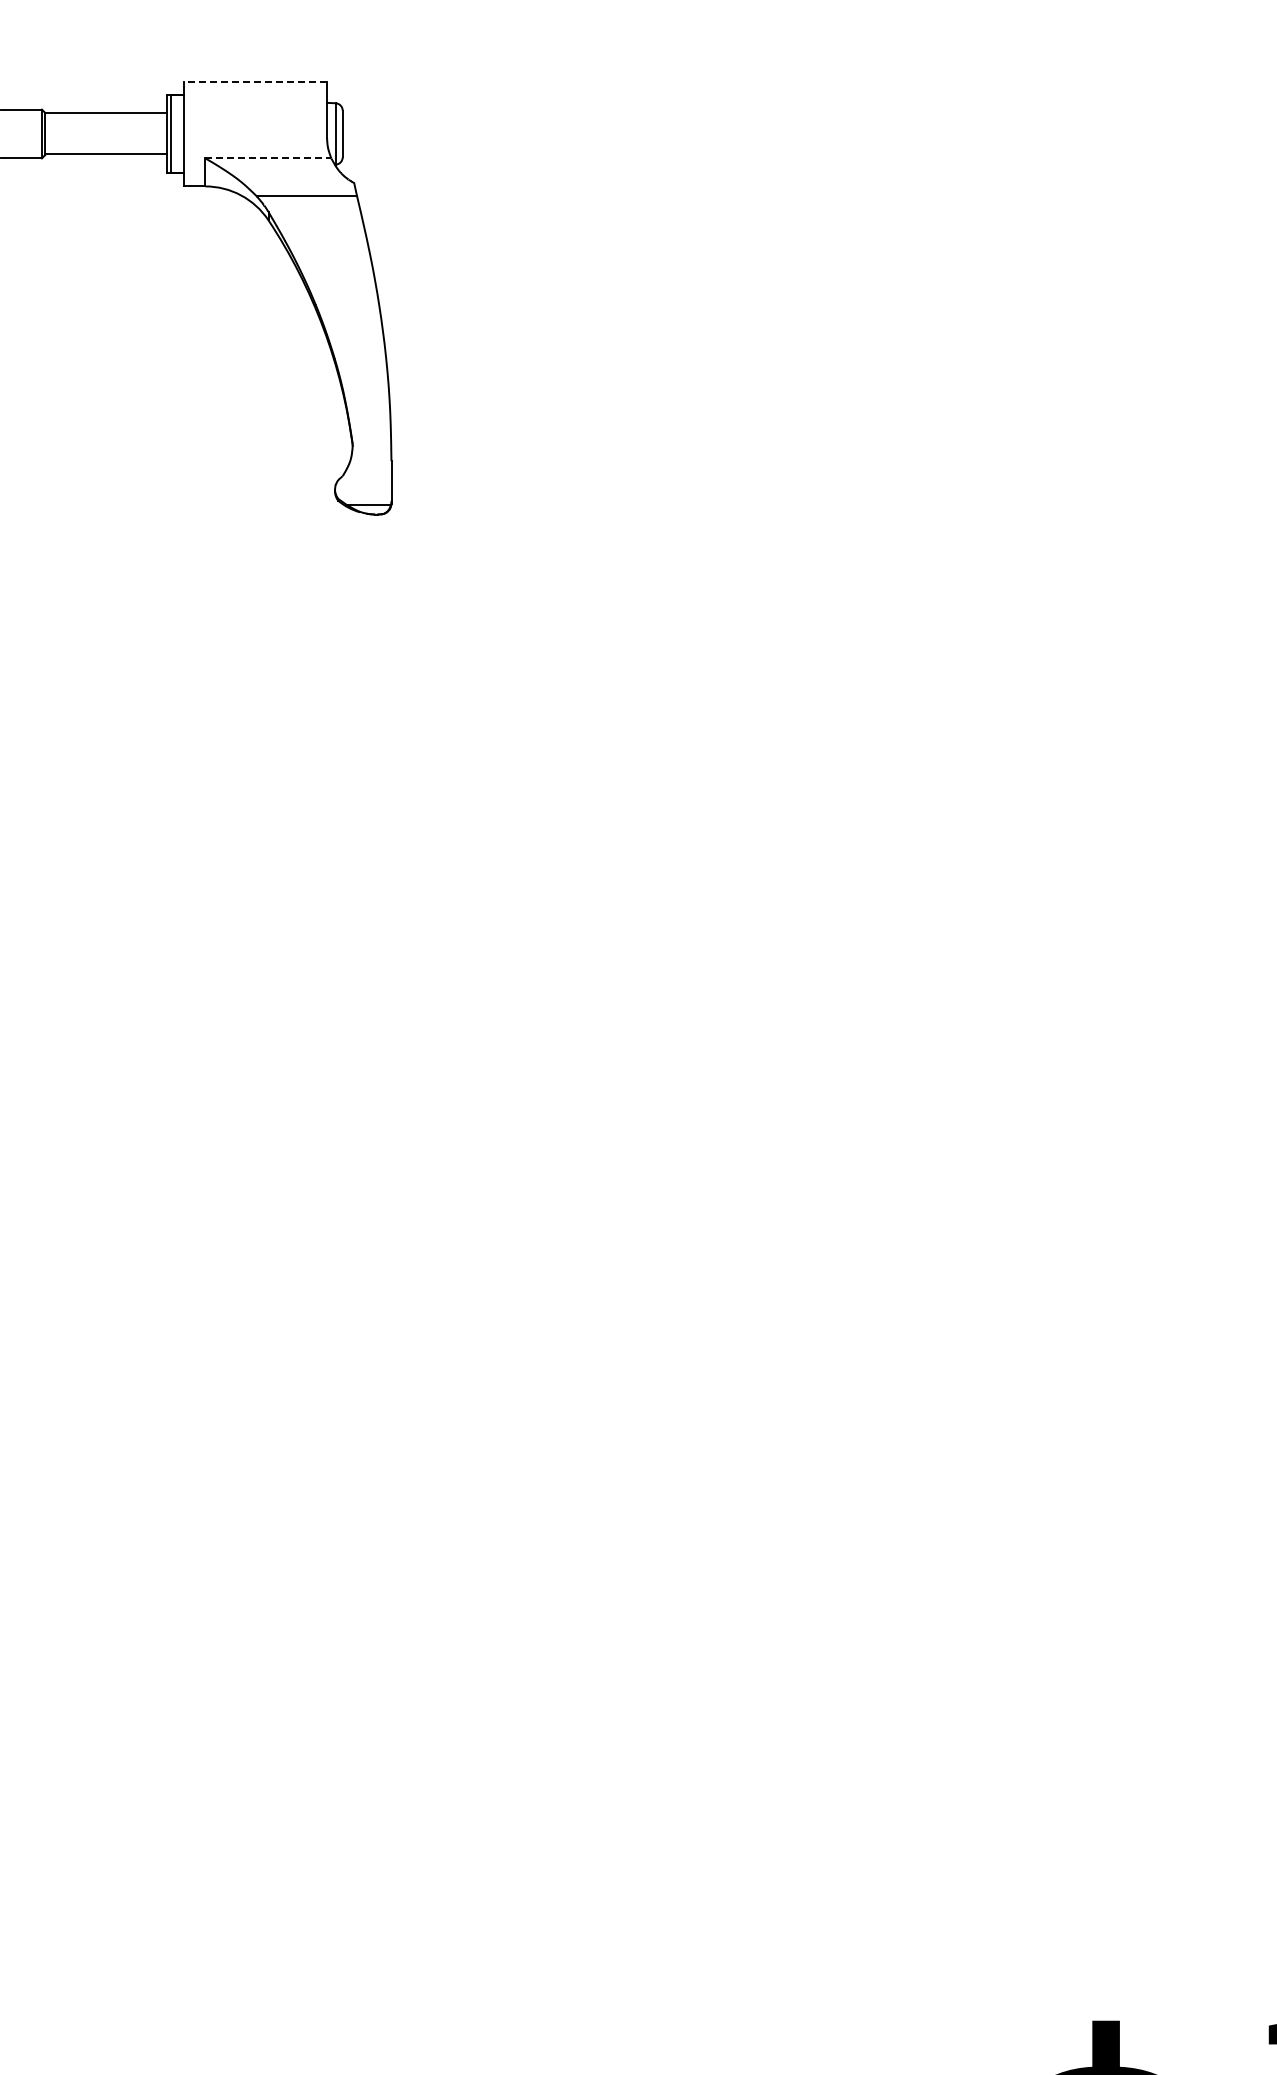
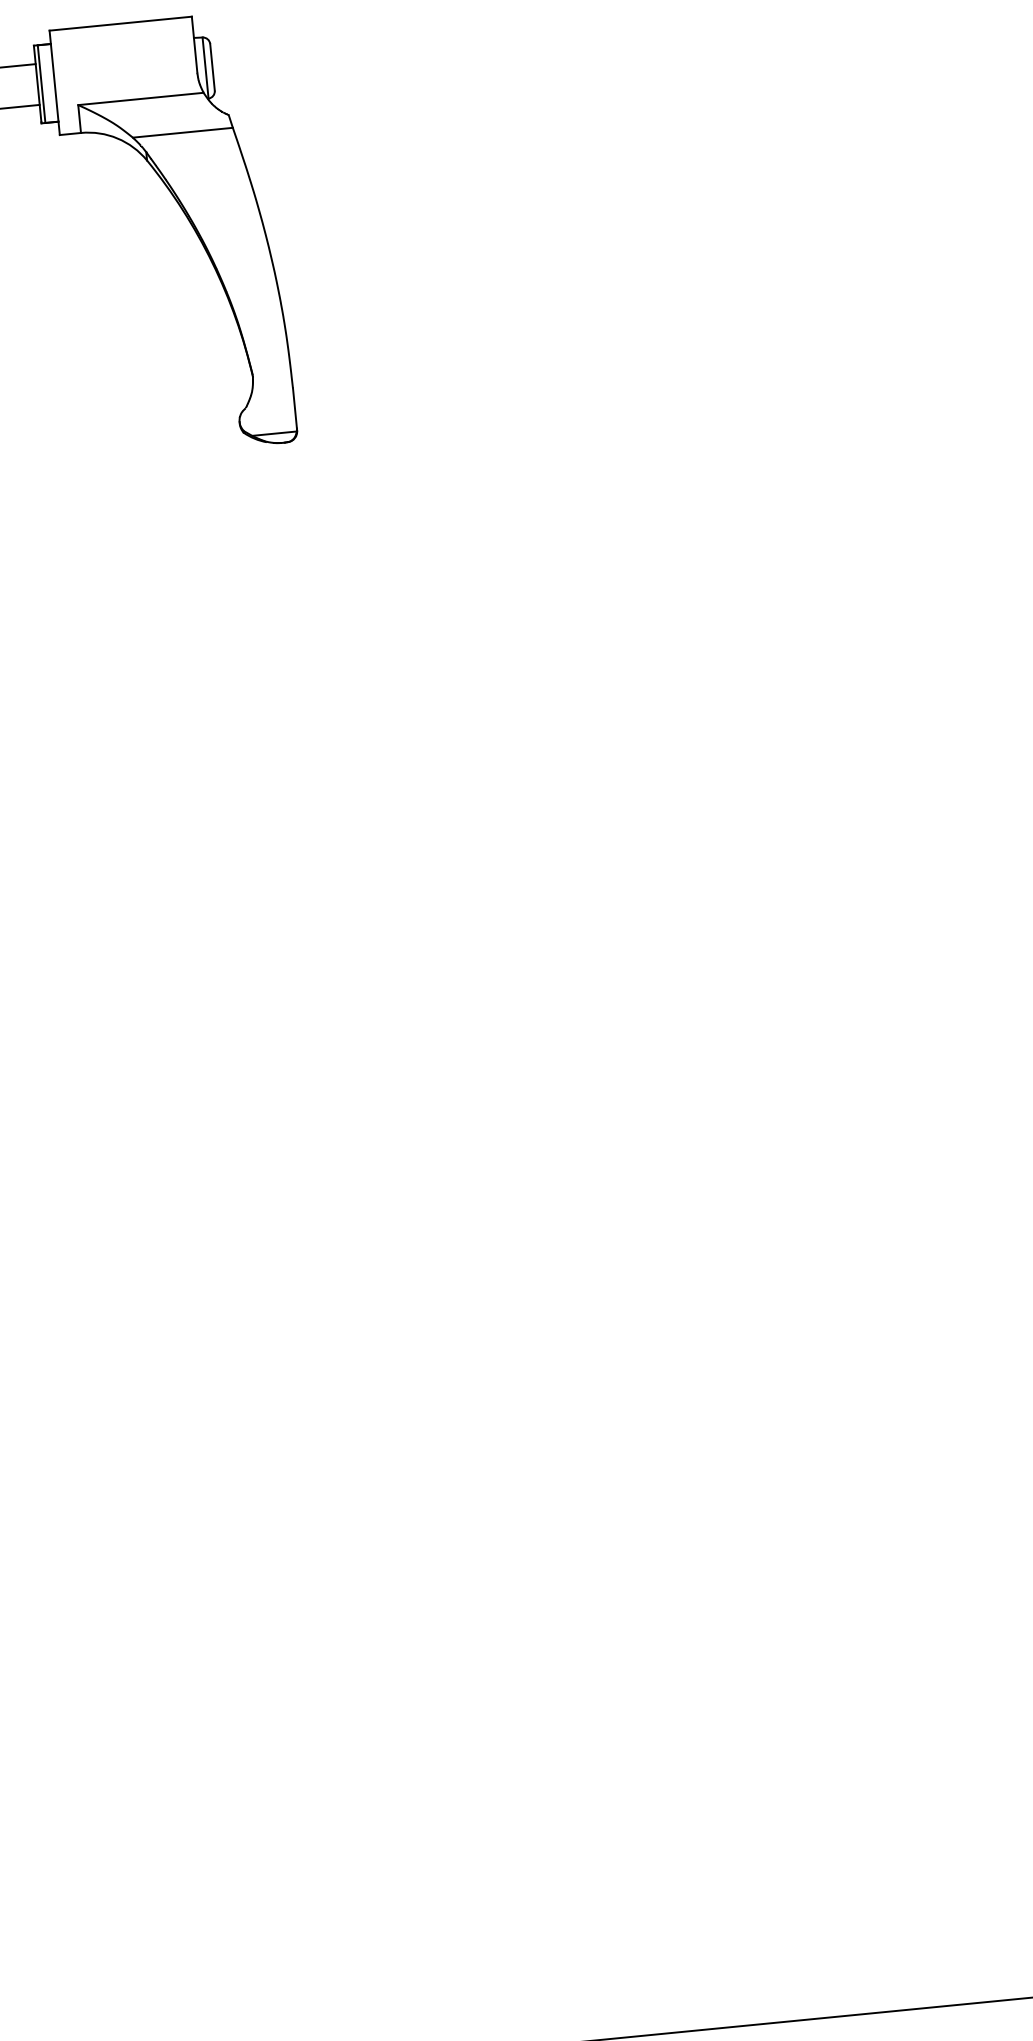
line: (255, 81) -> (120, 23), dashed -> solid
line: (268, 158) -> (141, 99), dashed -> solid

